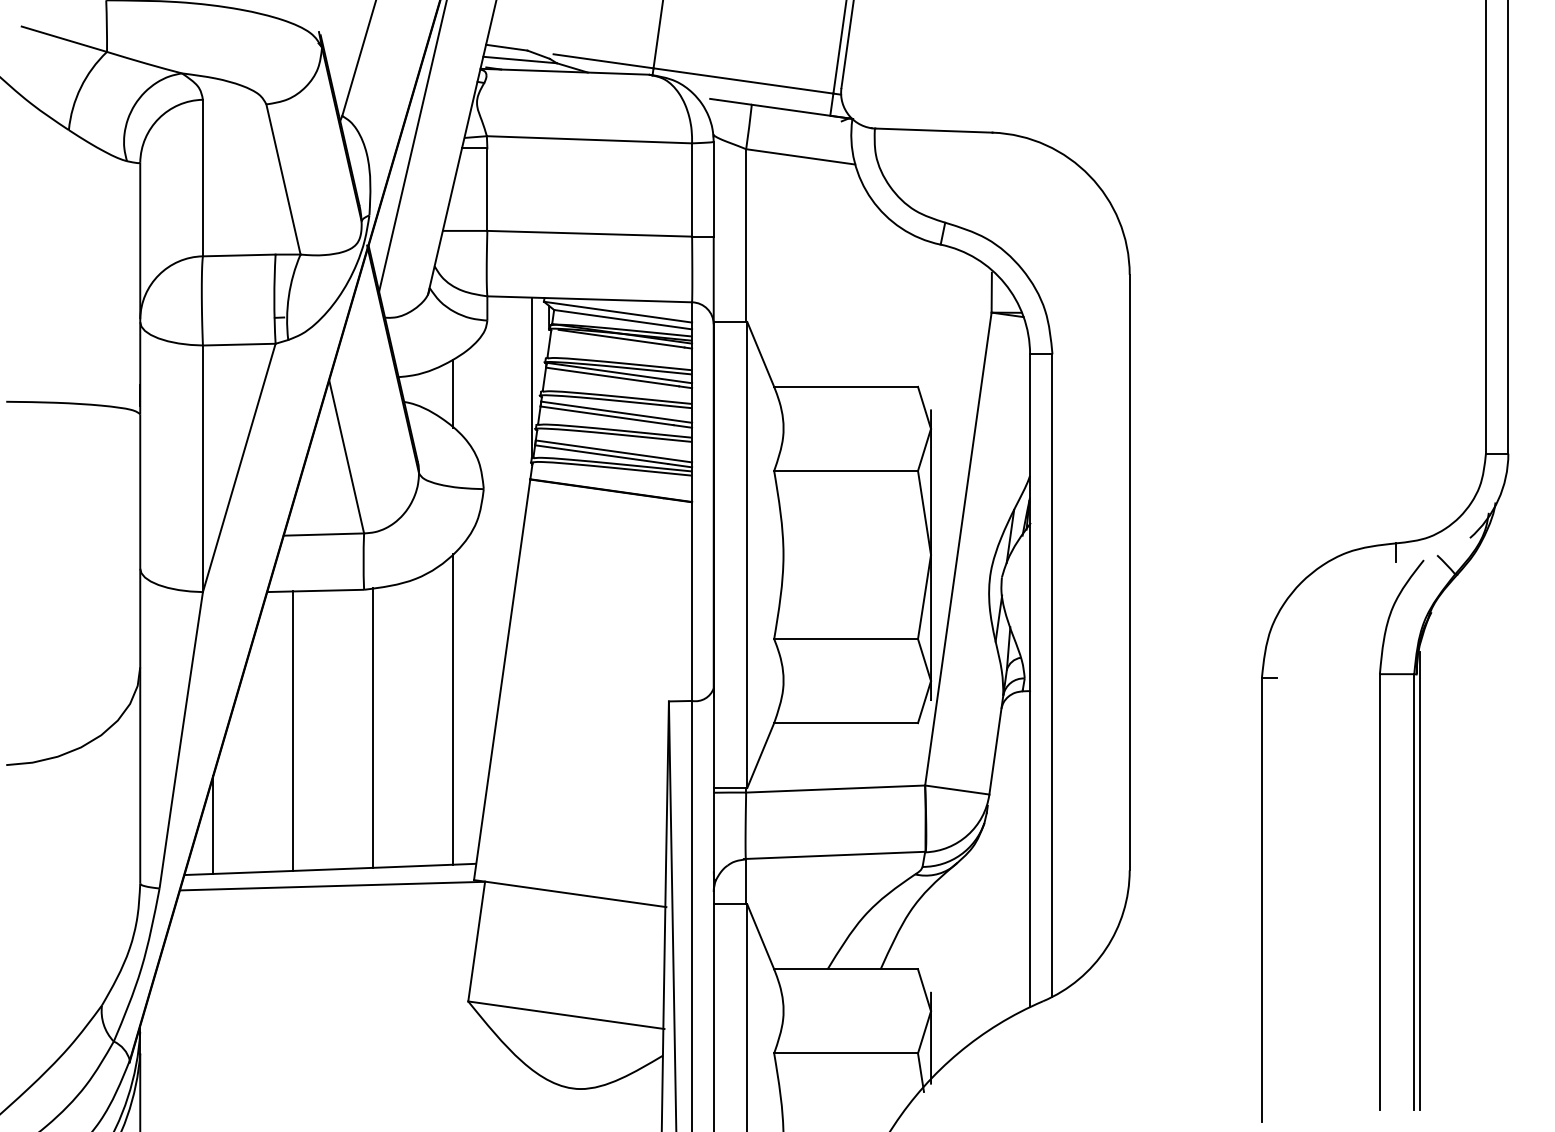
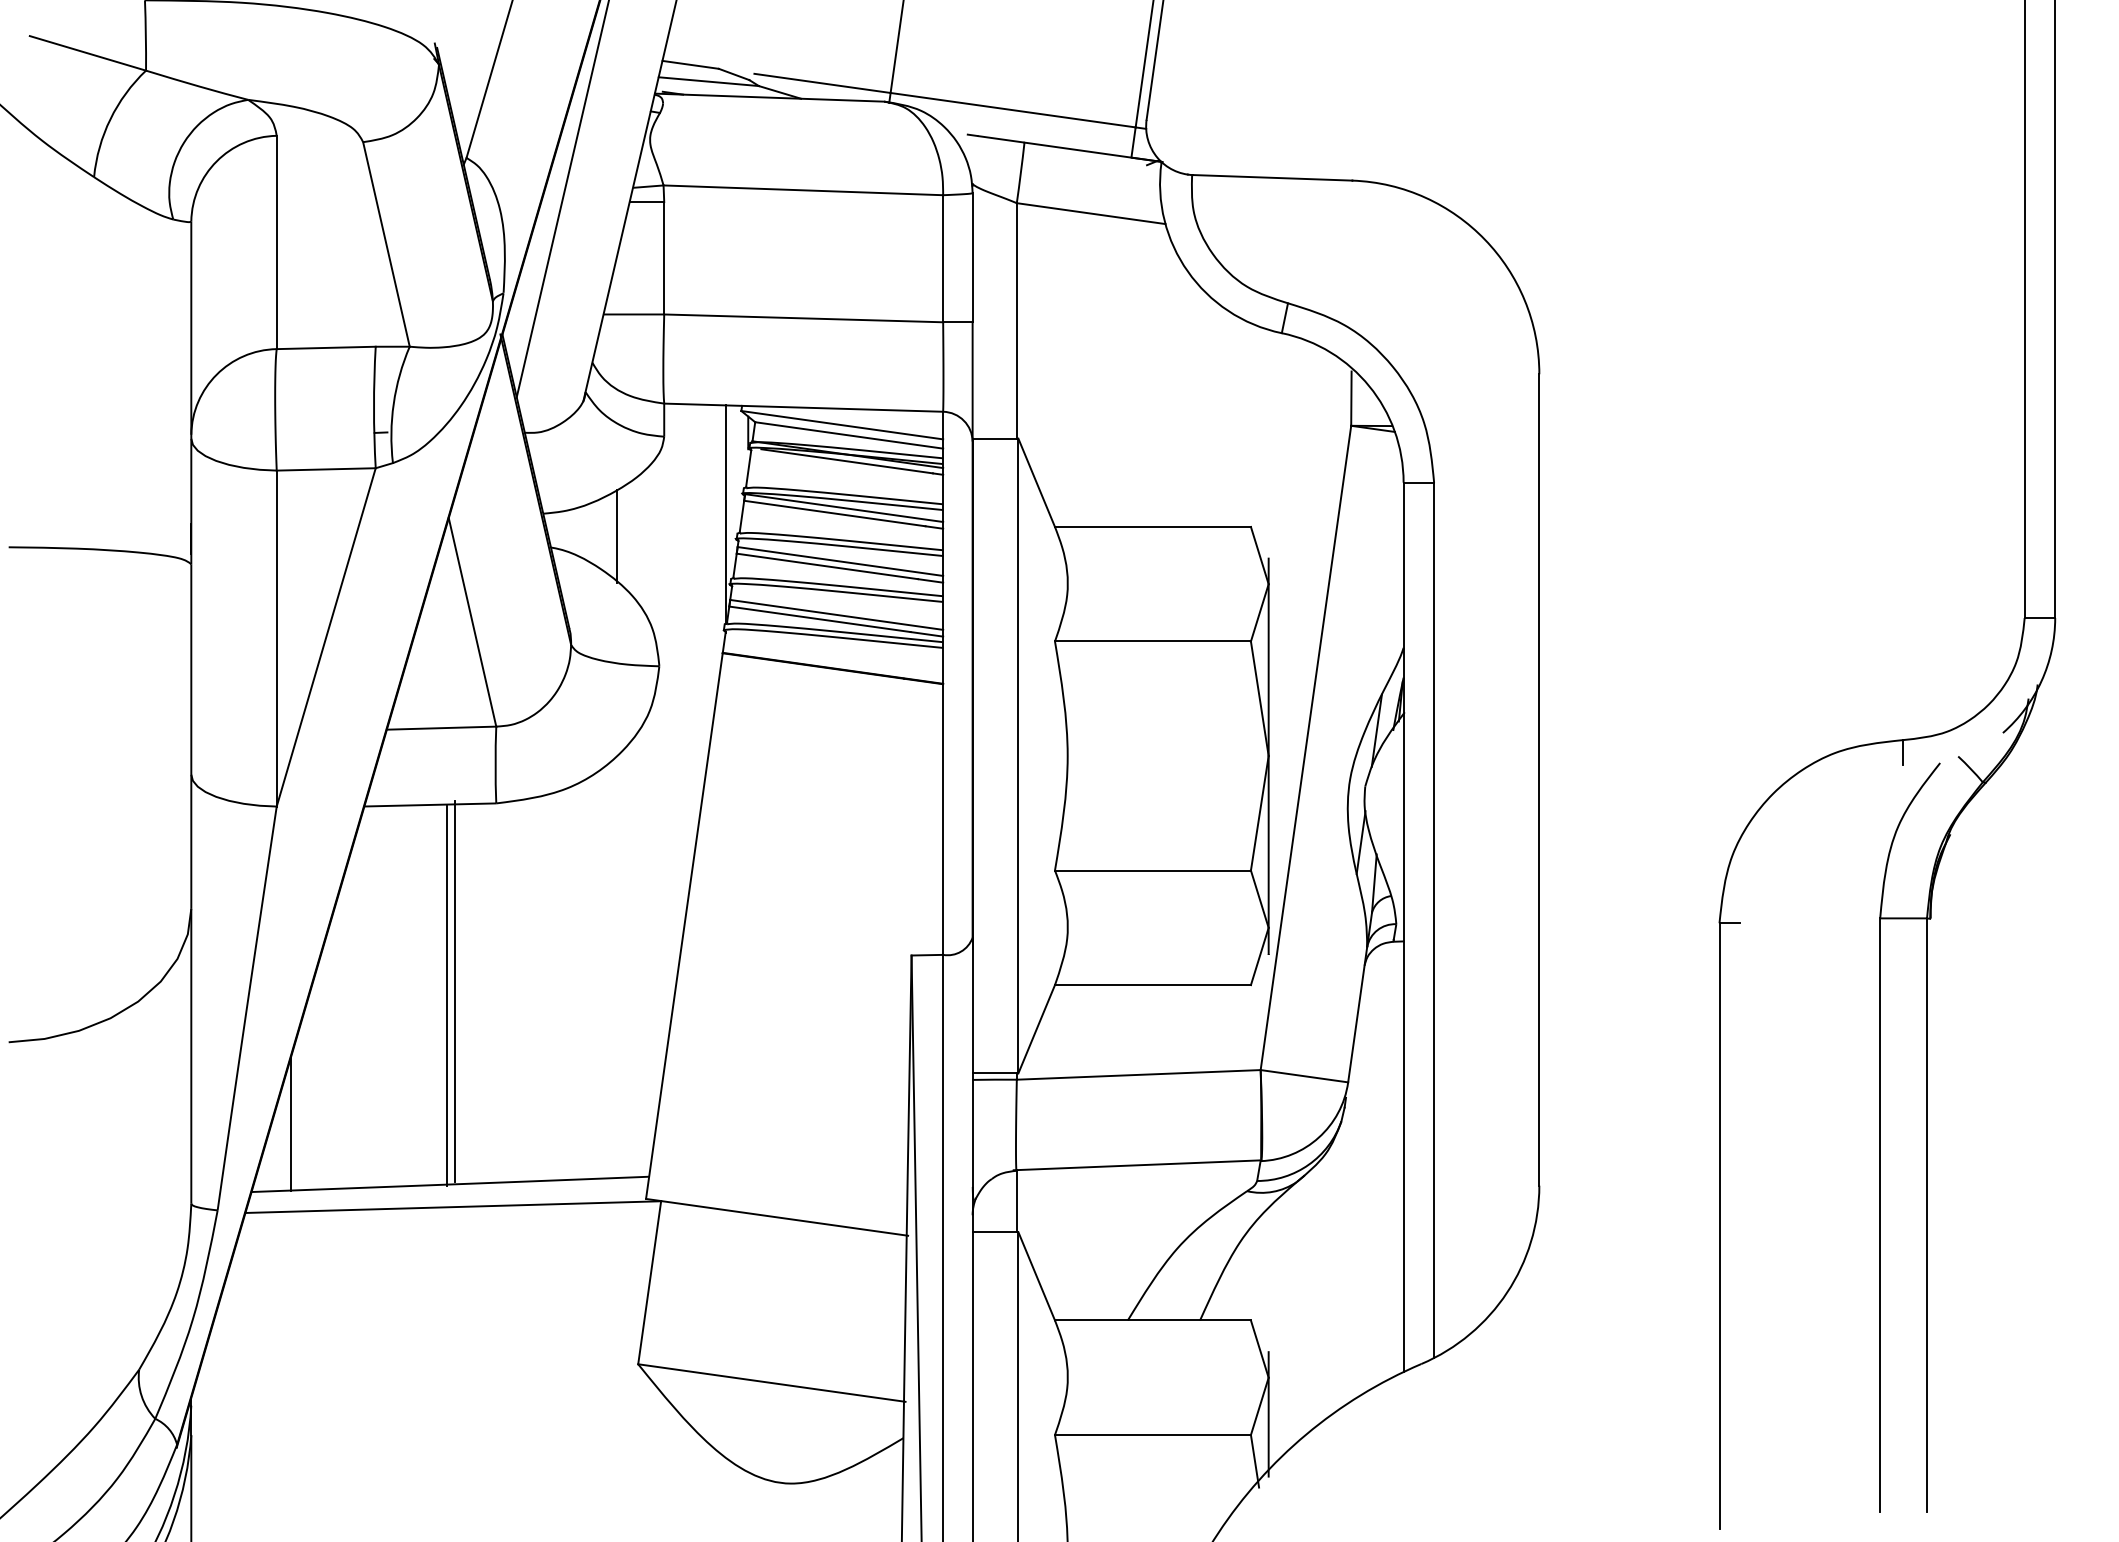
line: (452, 709) -> (616, 966), removed
line: (372, 727) -> (454, 991), moved
line: (293, 730) -> (447, 995), moved
line: (1419, 881) -> (1934, 1200), removed

